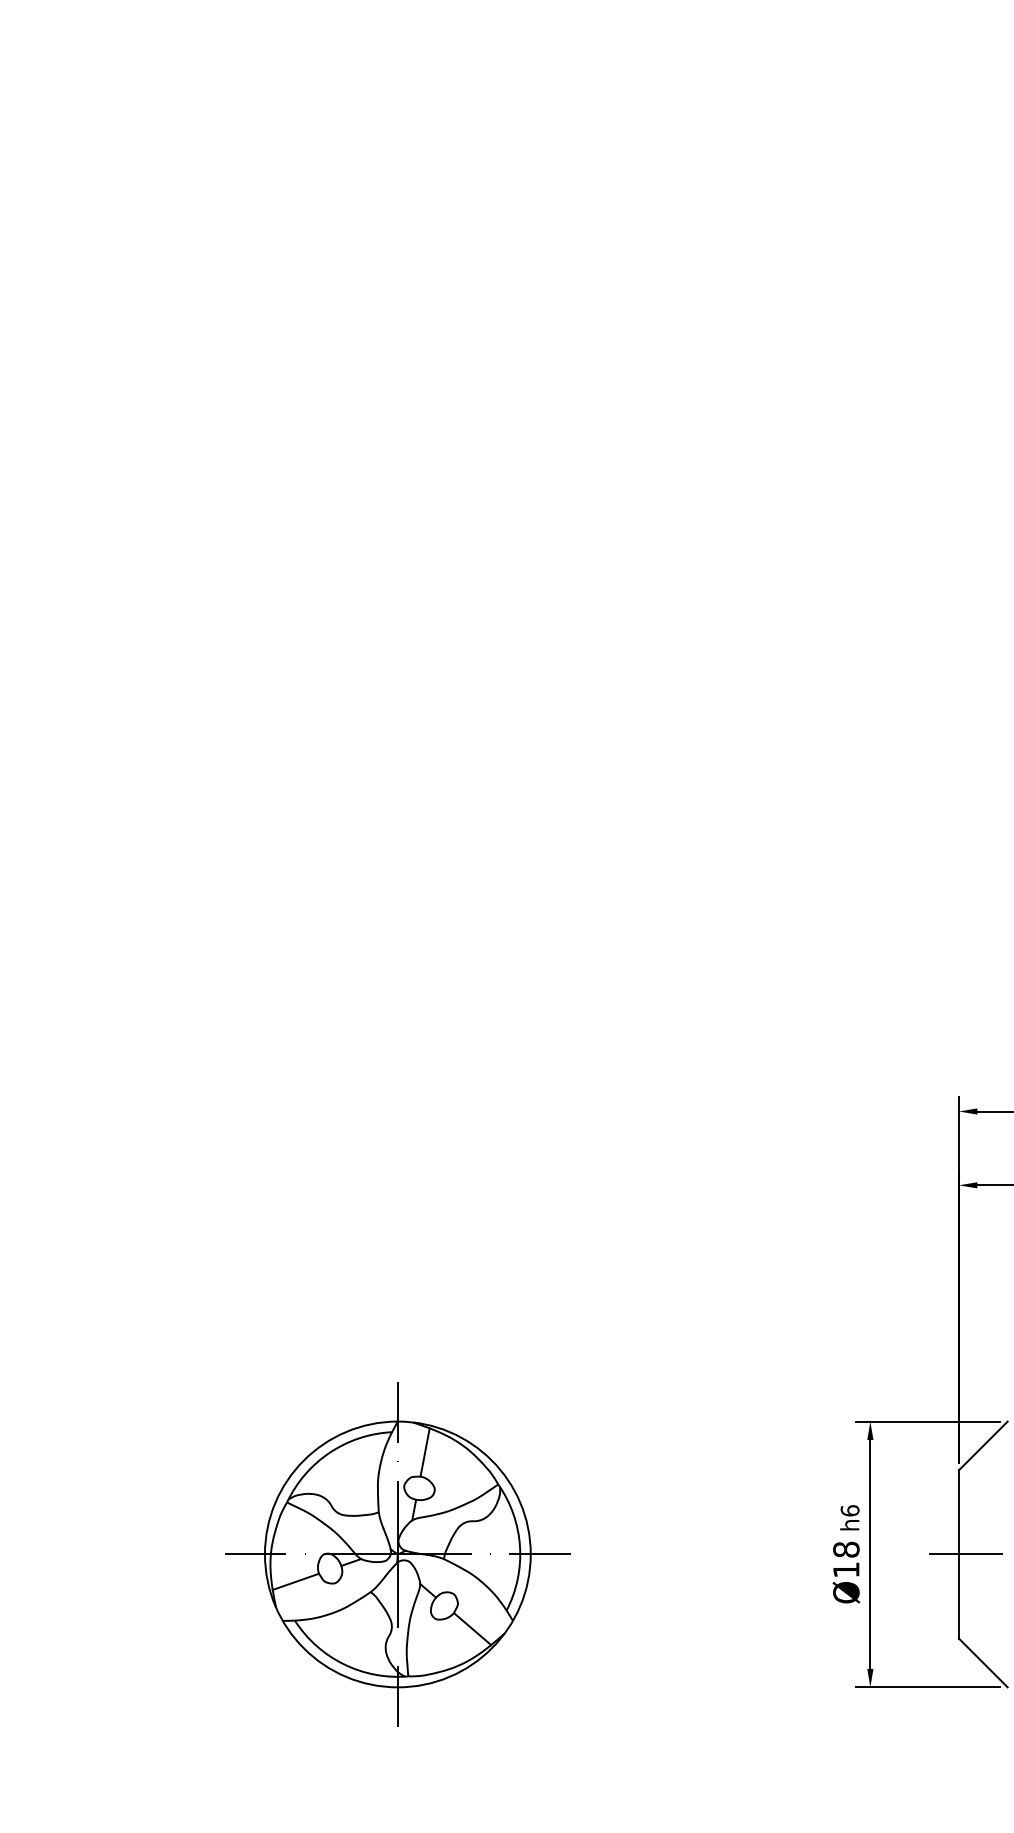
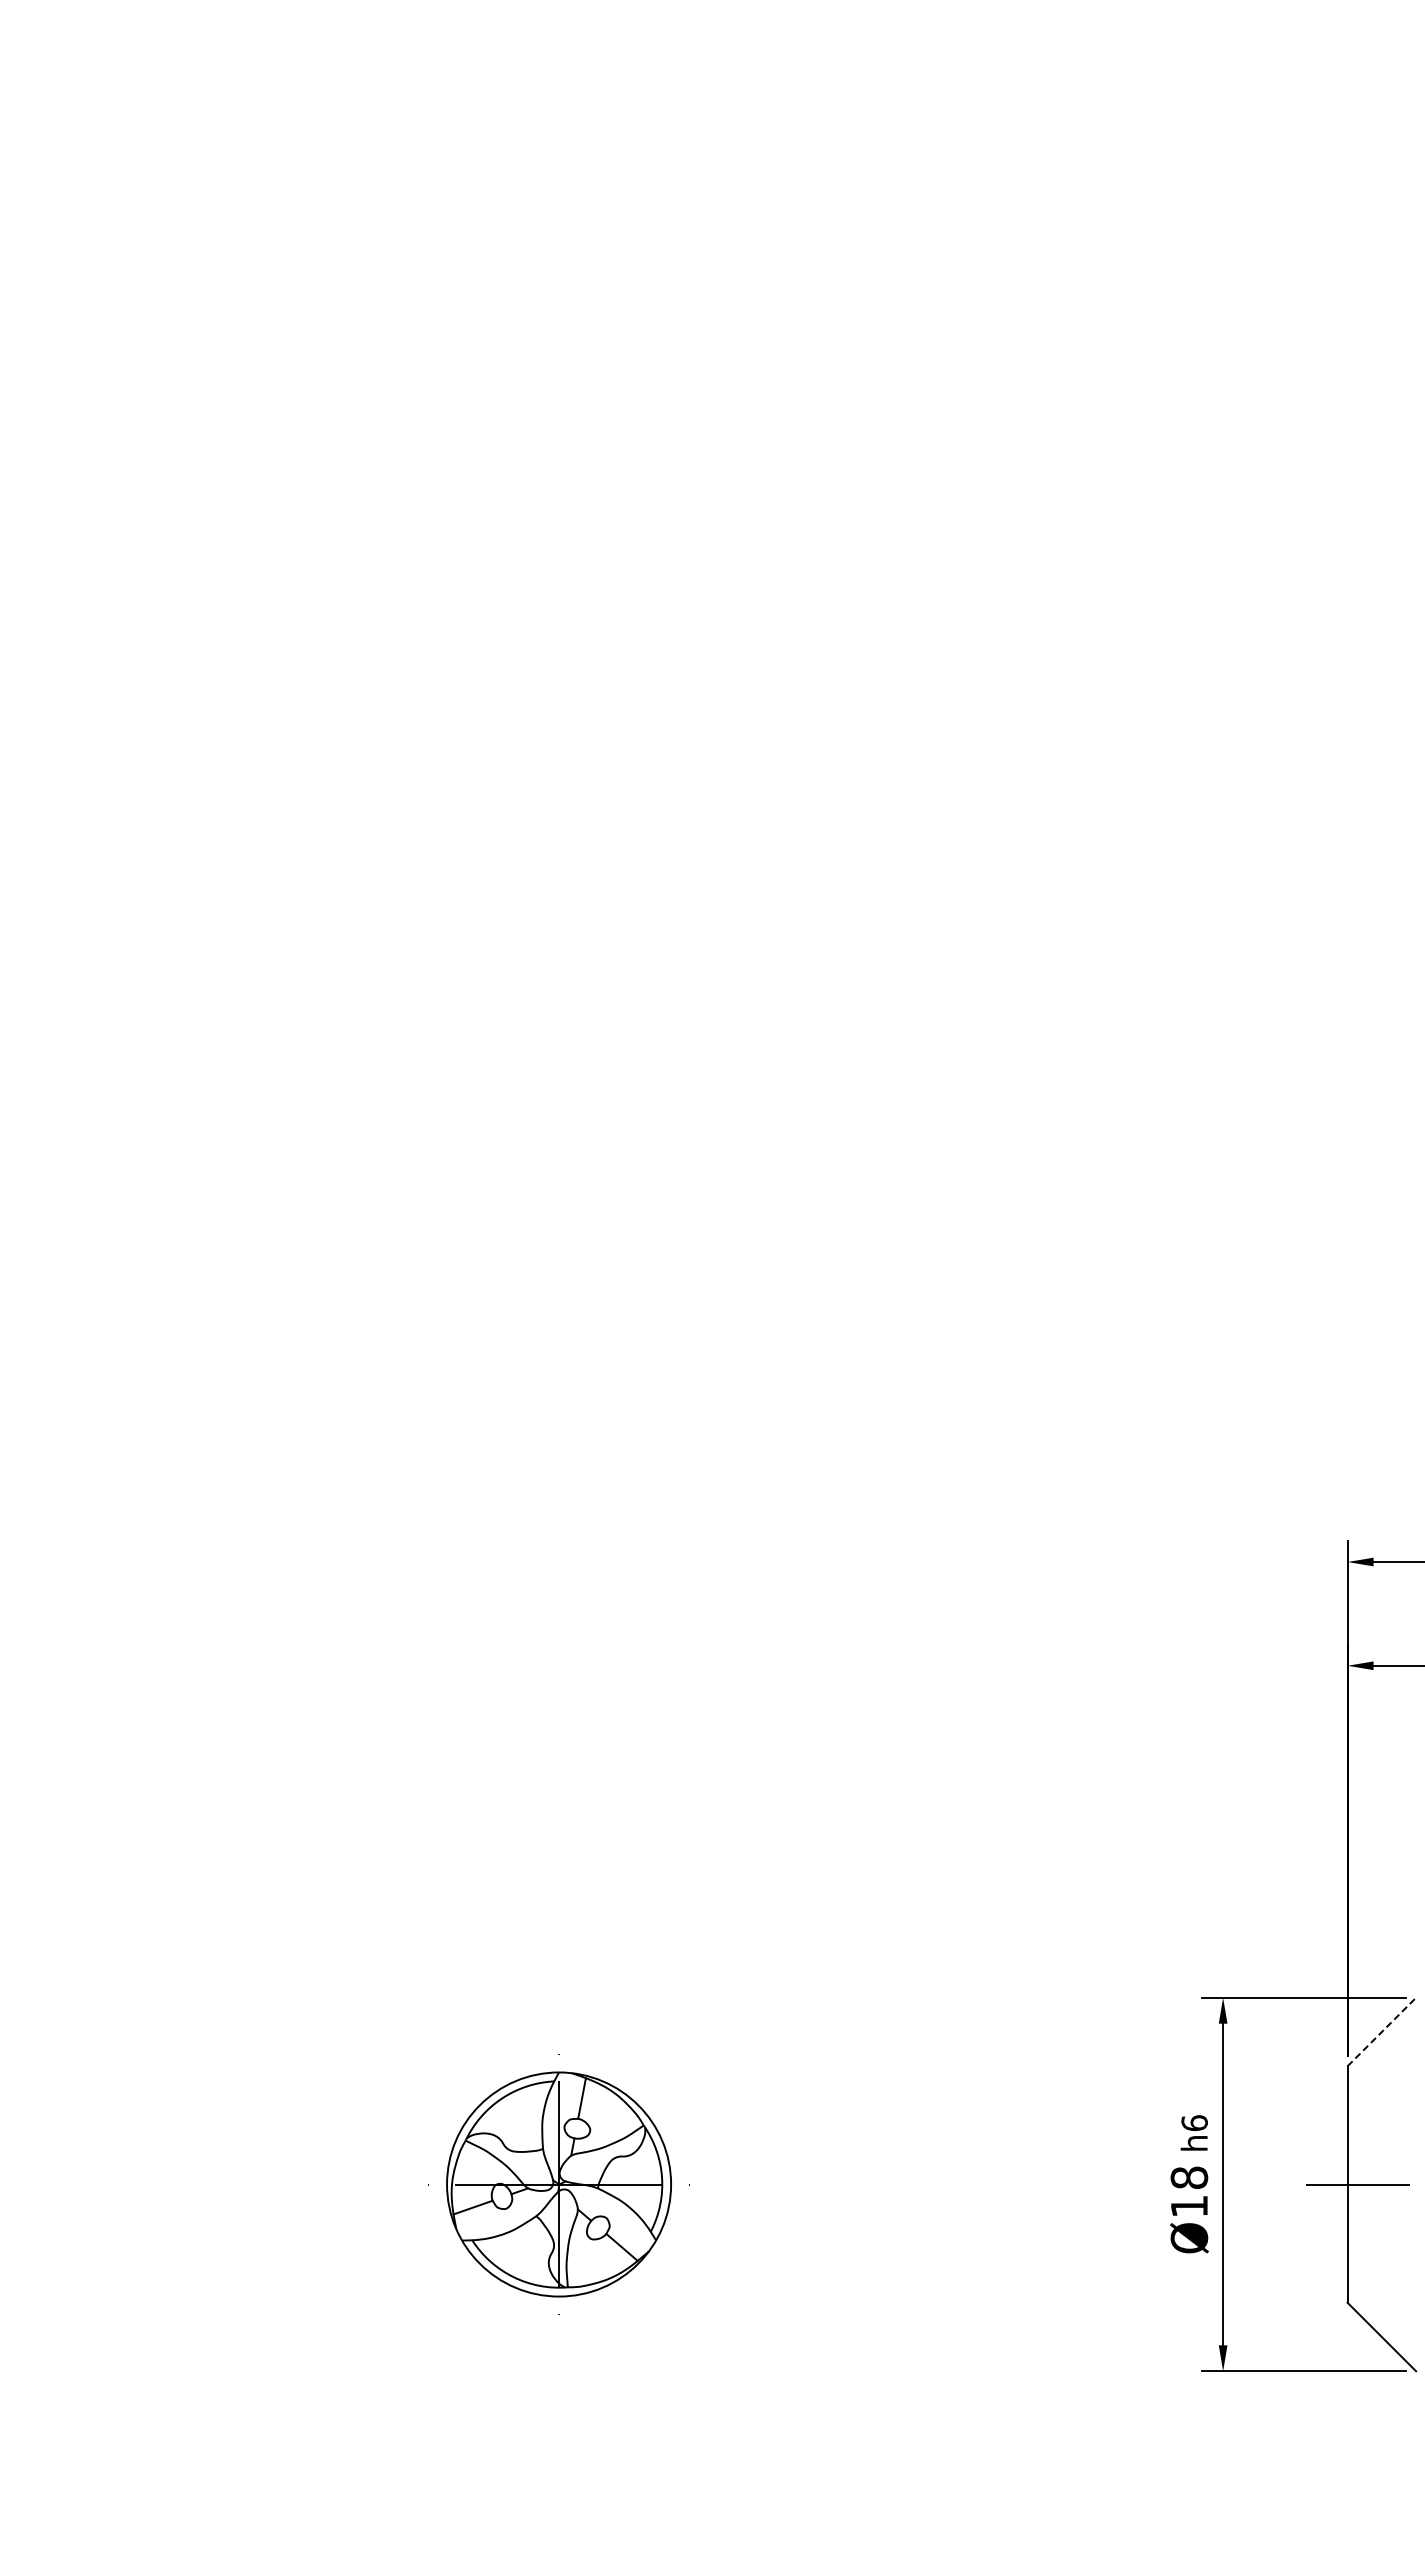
line: (983, 1445) -> (1382, 2031), solid -> dashed
part: (397, 1554) -> (558, 2184), size x0.6

